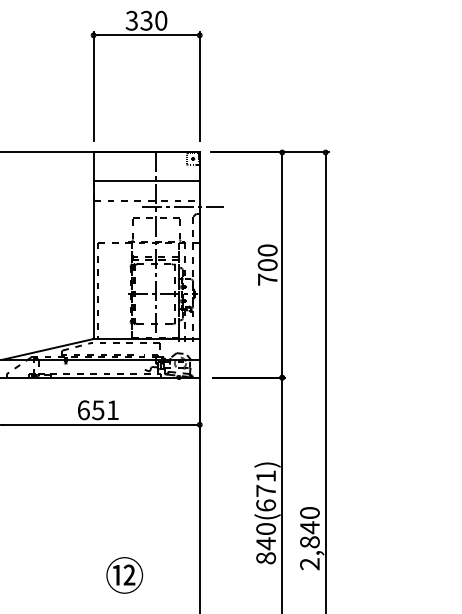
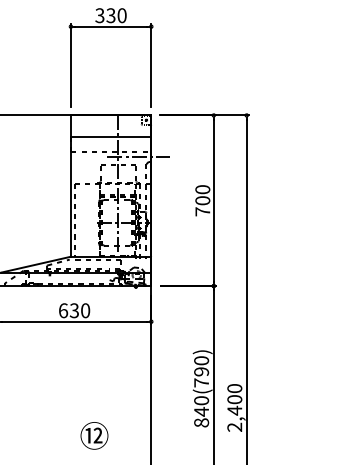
text: (105, 410) -> (79, 310), 651 -> 630
text: (266, 490) -> (201, 371), 840(671) -> 840(790)
text: (309, 534) -> (234, 404), 2,840 -> 2,400

